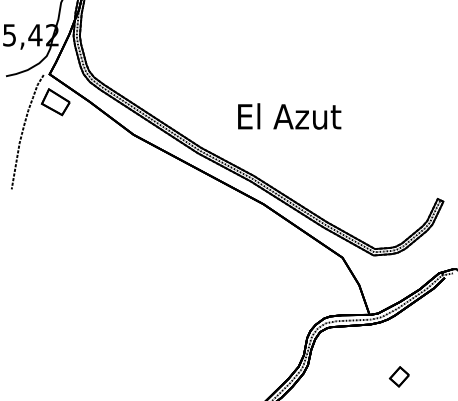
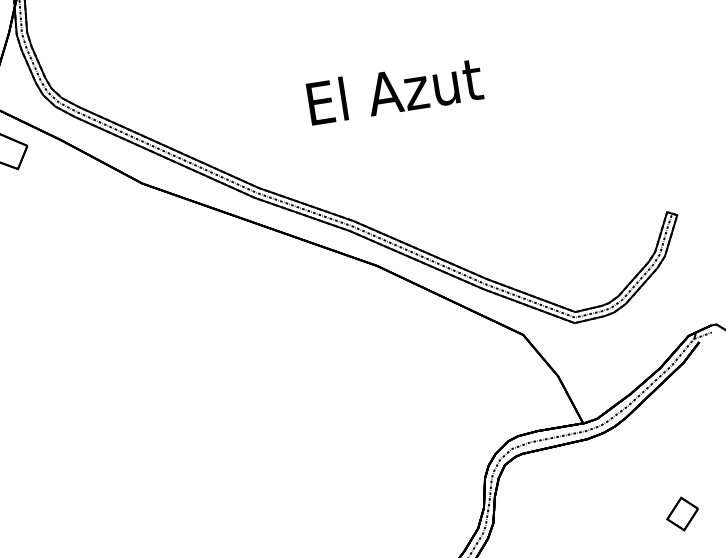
text: (289, 116) -> (394, 91), moved
part: (398, 376) -> (680, 513), moved

